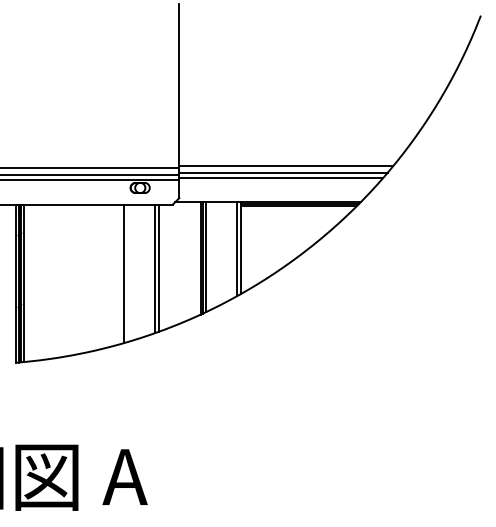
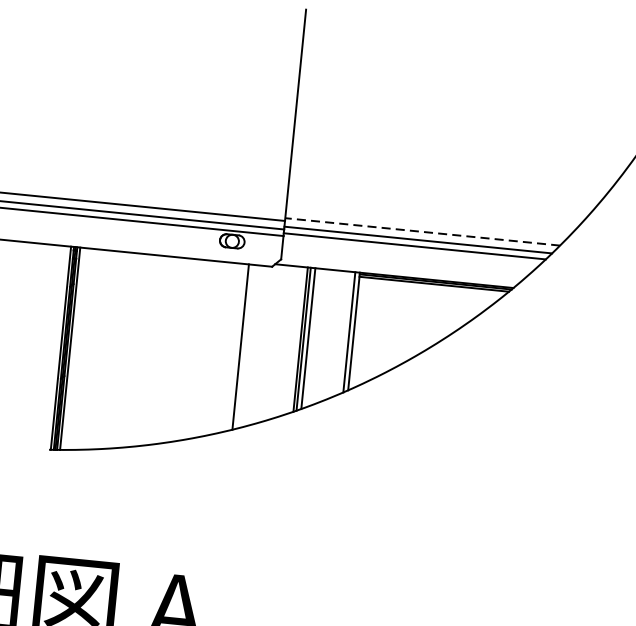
line: (285, 166) -> (421, 232), solid -> dashed
line: (159, 267) -> (246, 345), removed
line: (123, 273) -> (199, 348), removed

